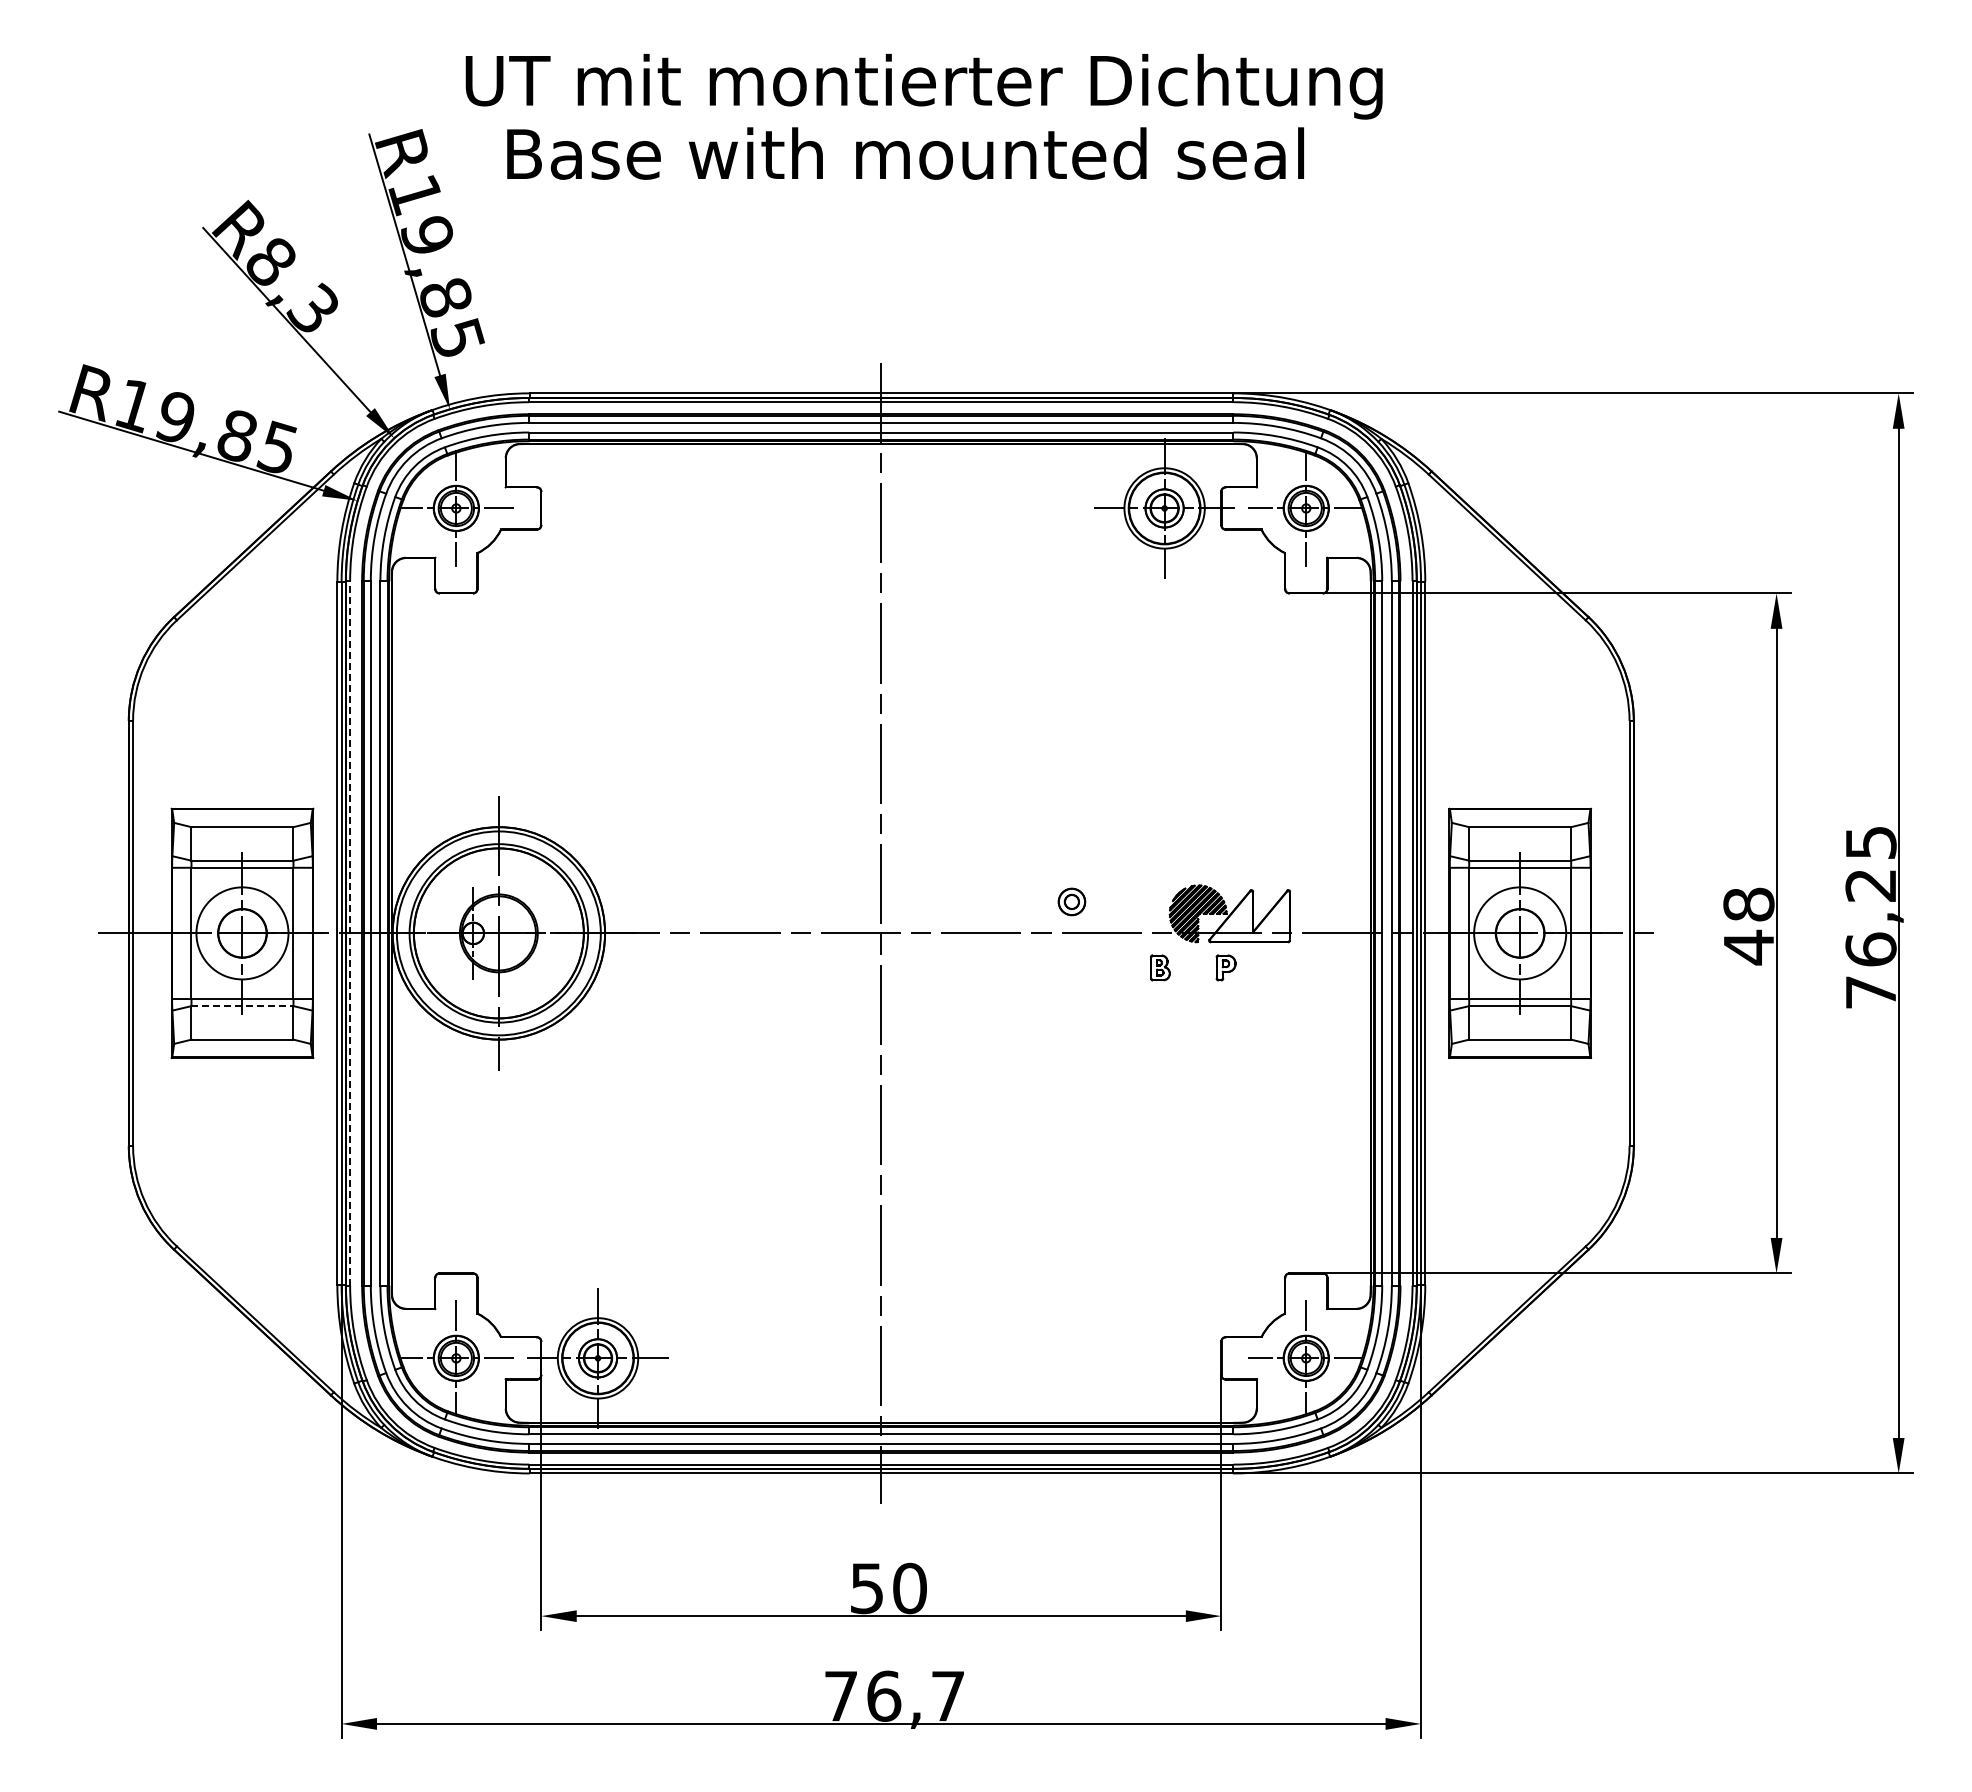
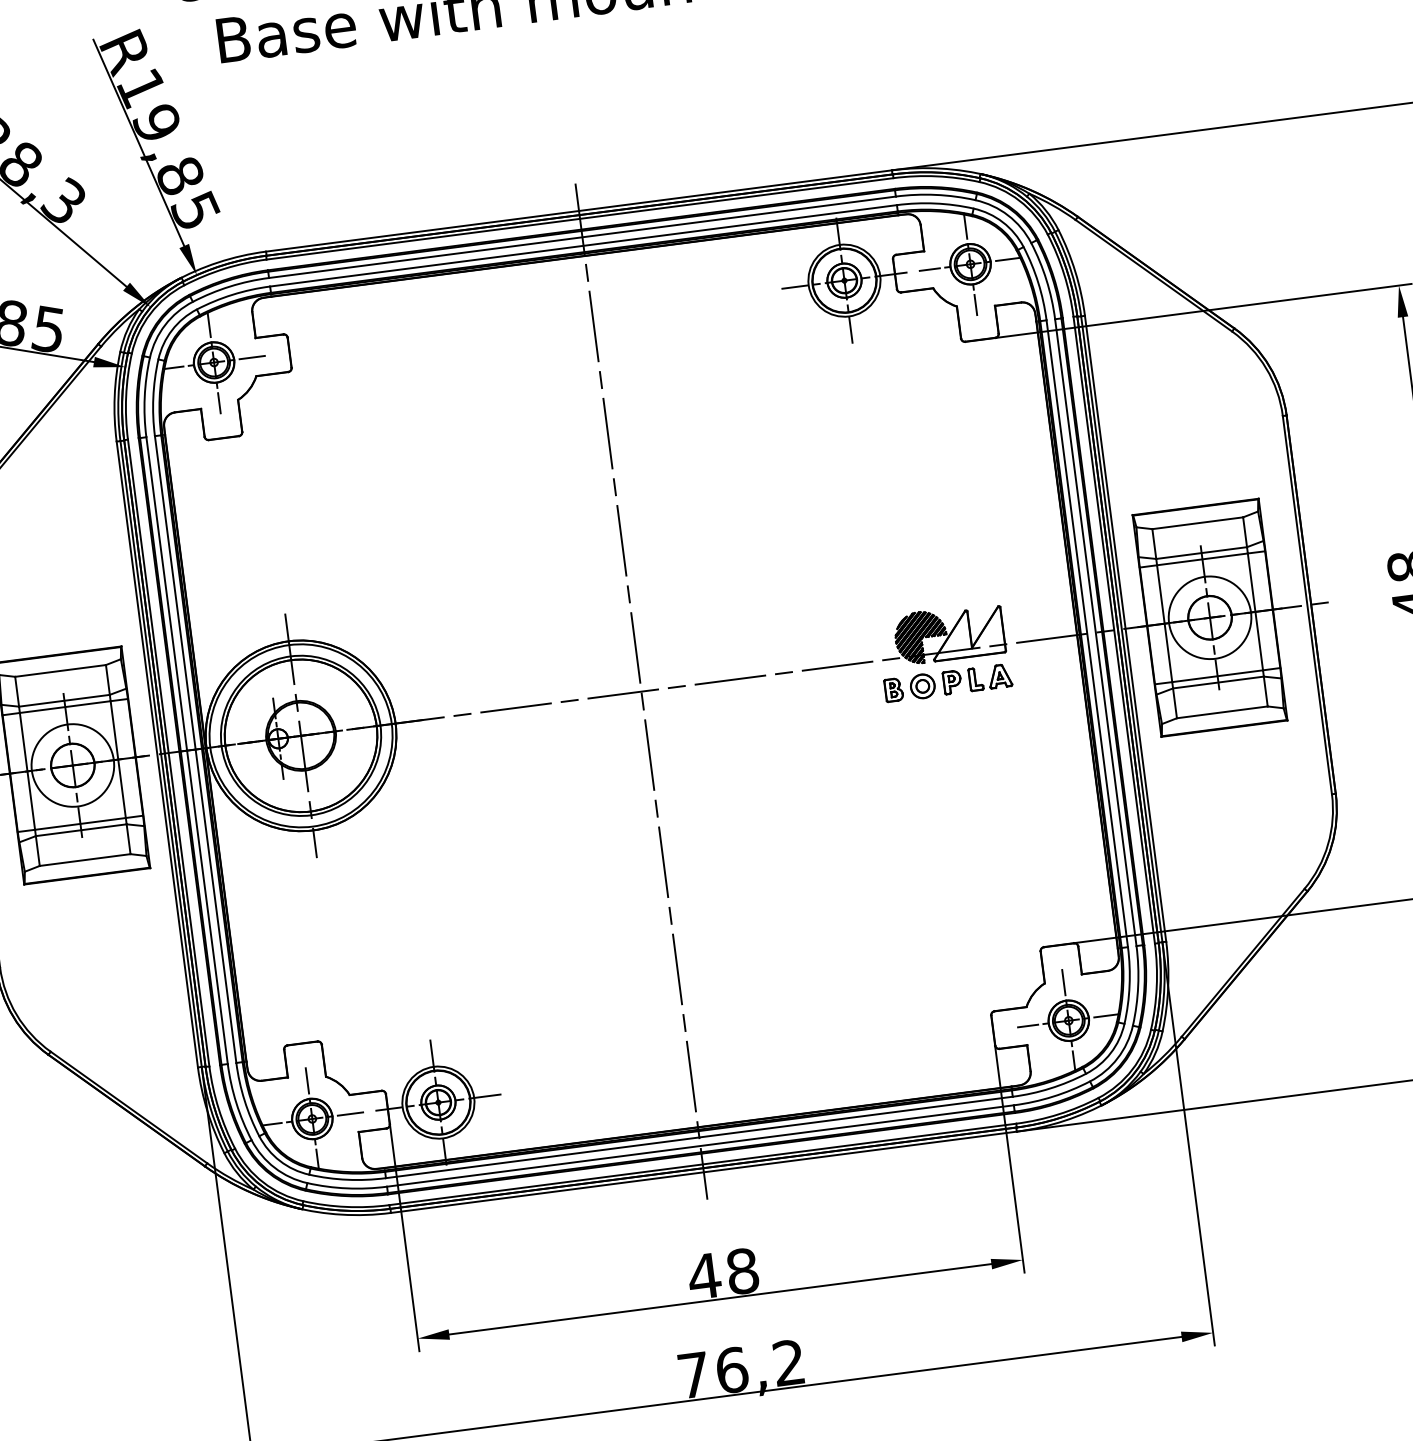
part: (1071, 901) -> (922, 686), moved
line: (350, 932) -> (168, 752), dashed -> solid
part: (1268, 967) -> (989, 677), added
line: (242, 1006) -> (81, 830), dashed -> solid
text: (887, 1588) -> (722, 1273), 50 -> 48
text: (947, 1695) -> (788, 1362), 76,7 -> 76,2

